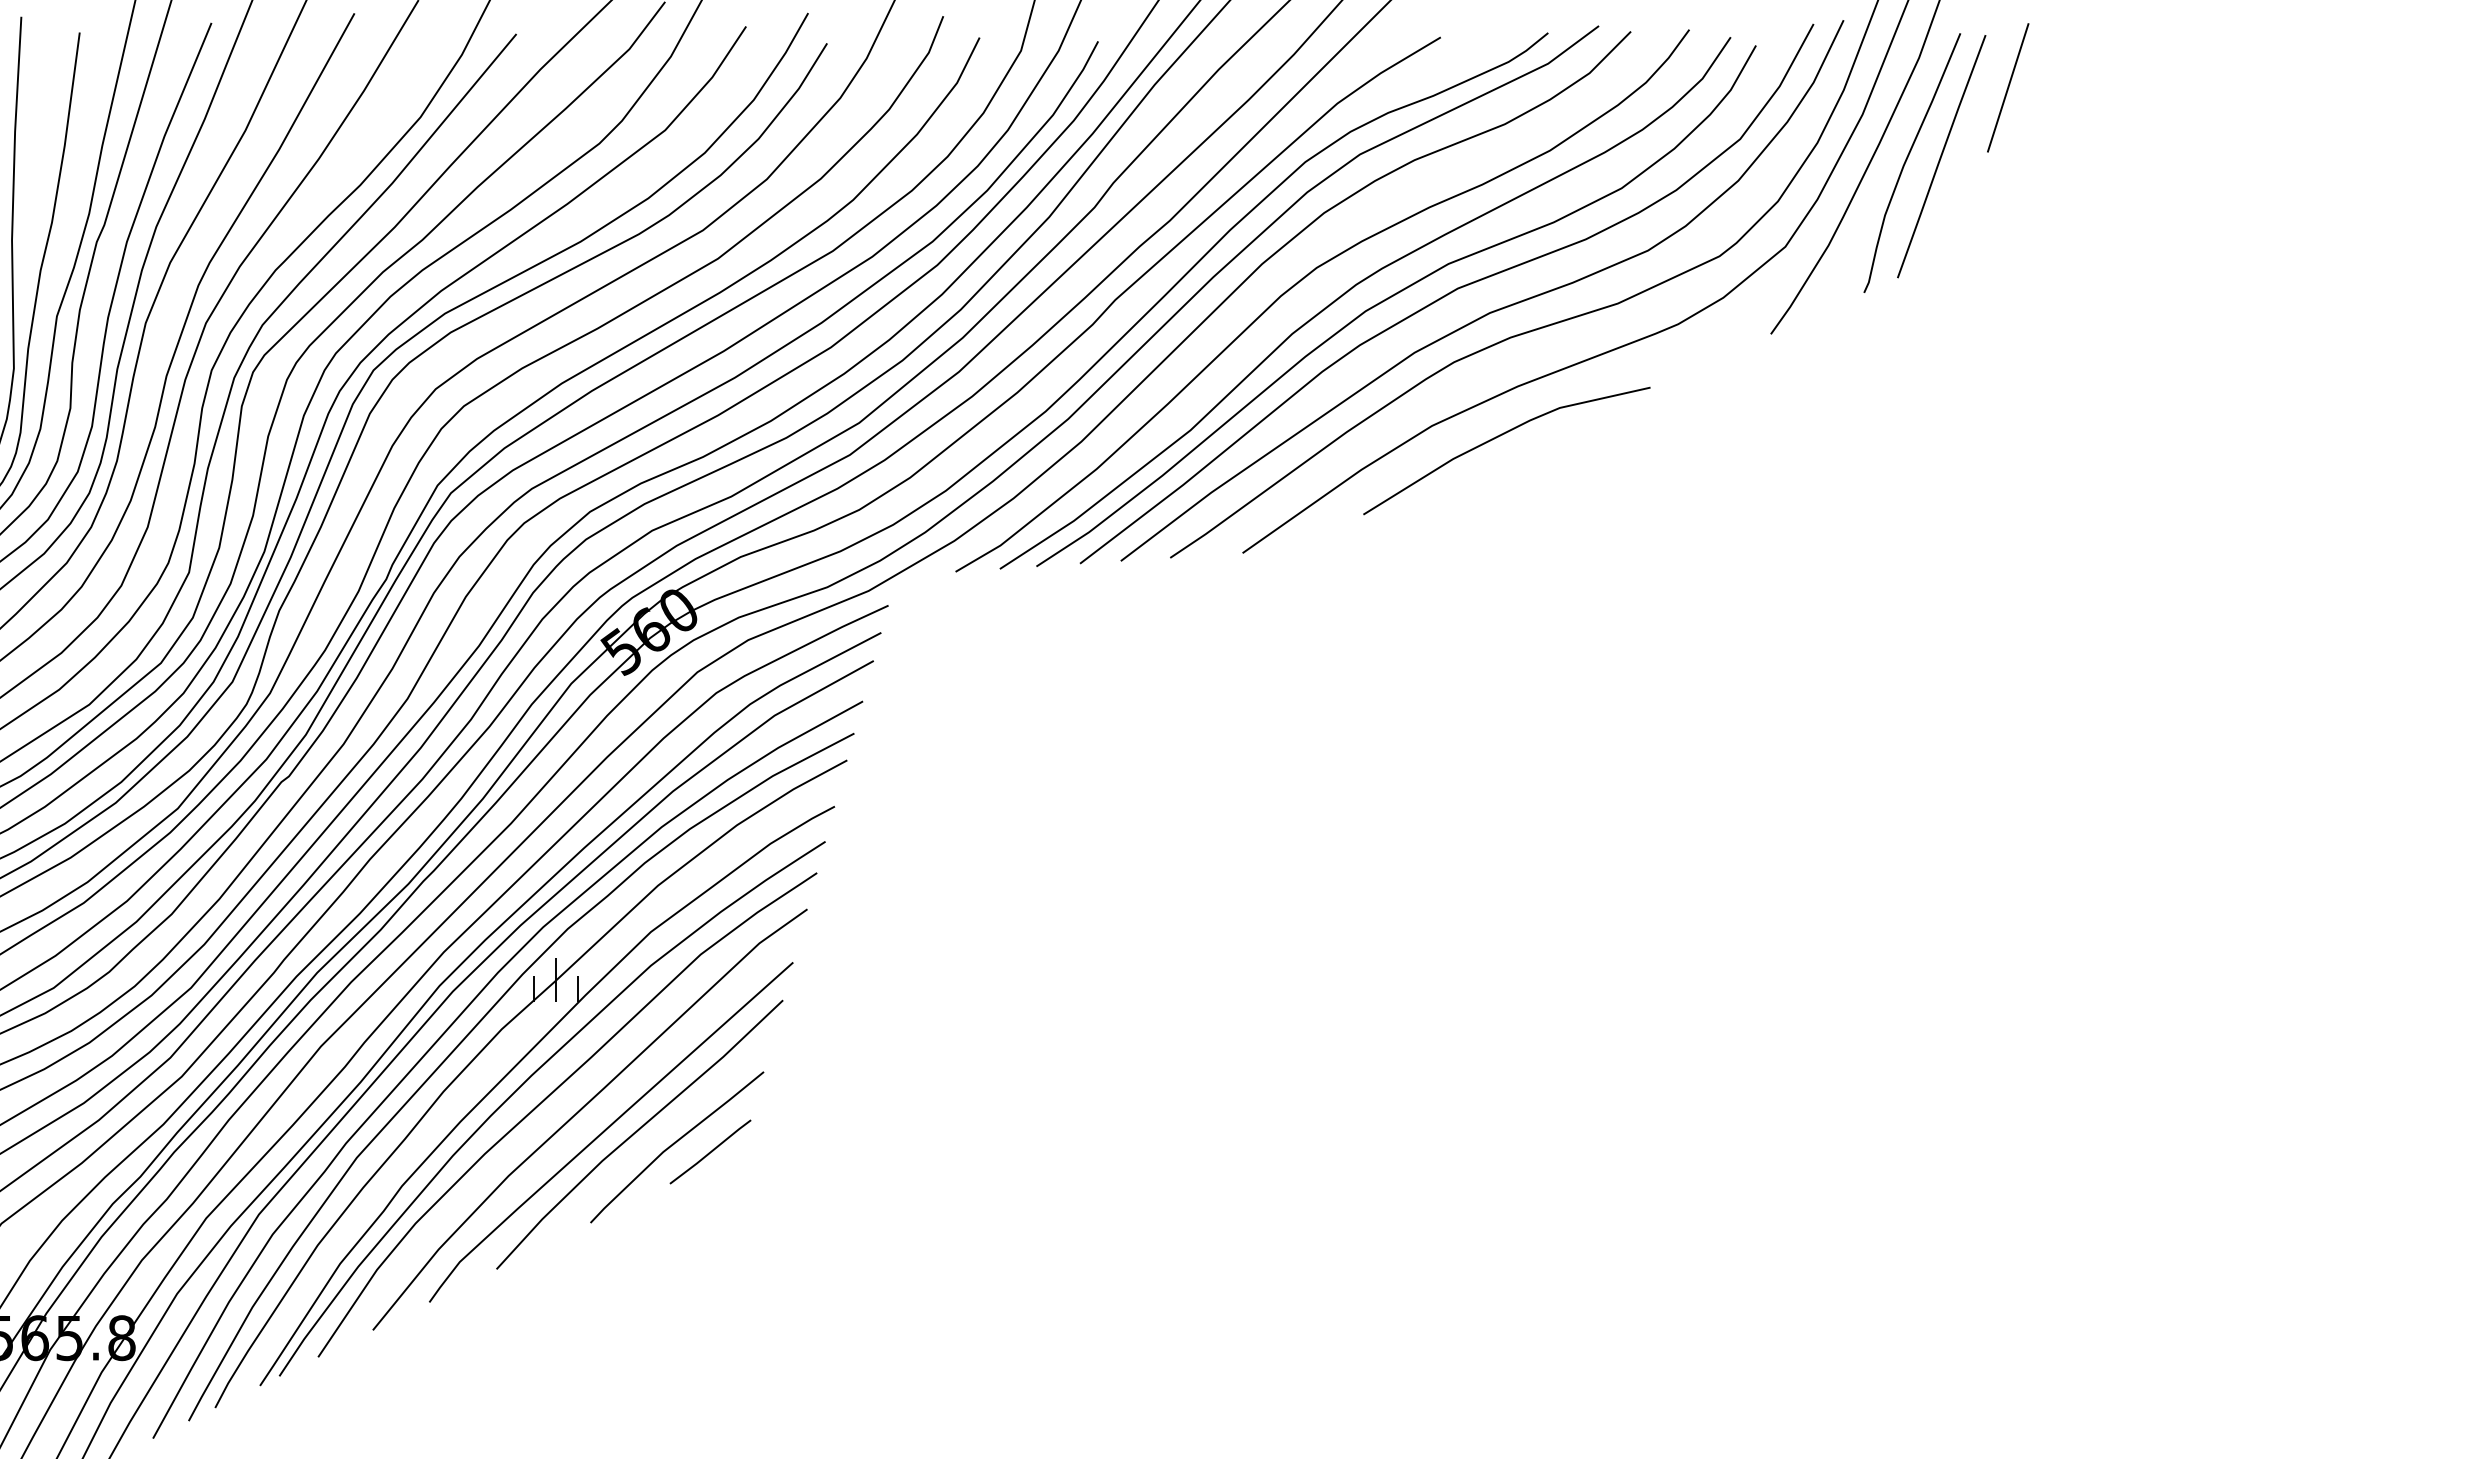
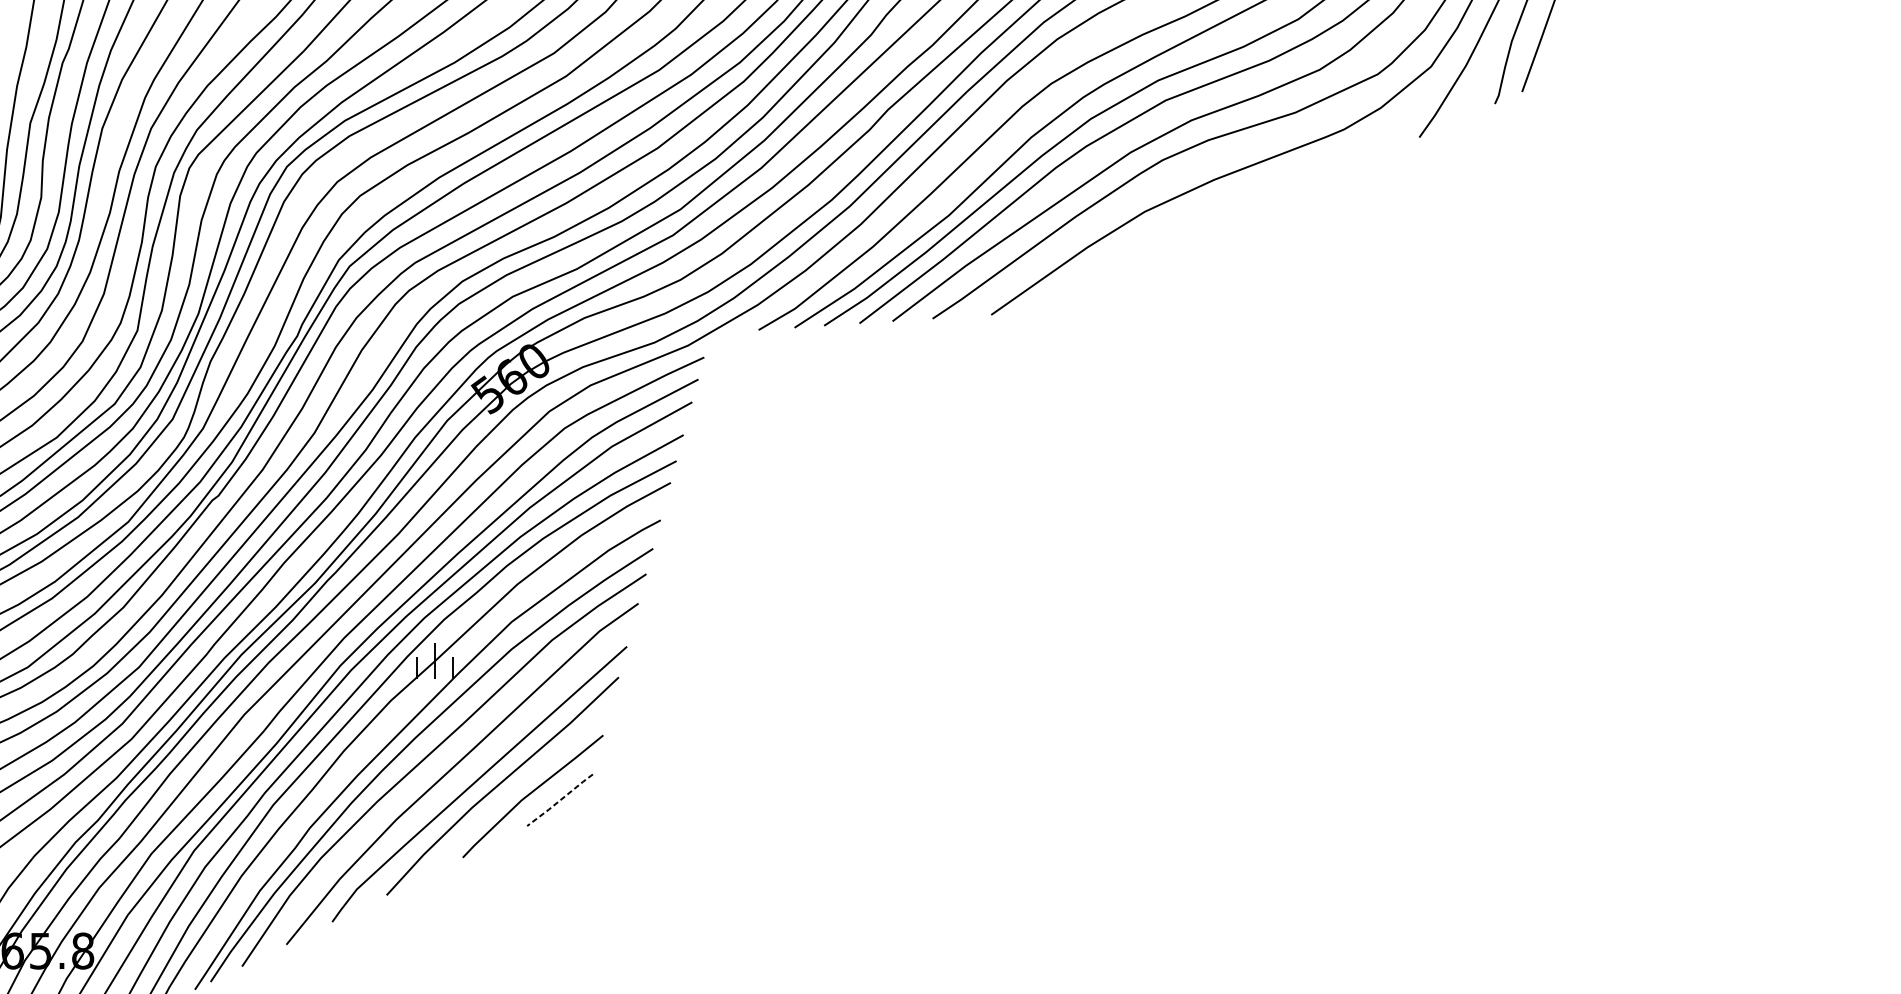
line: (1500, 436) -> (1200, 220), removed
line: (710, 1152) -> (560, 800), solid -> dashed

